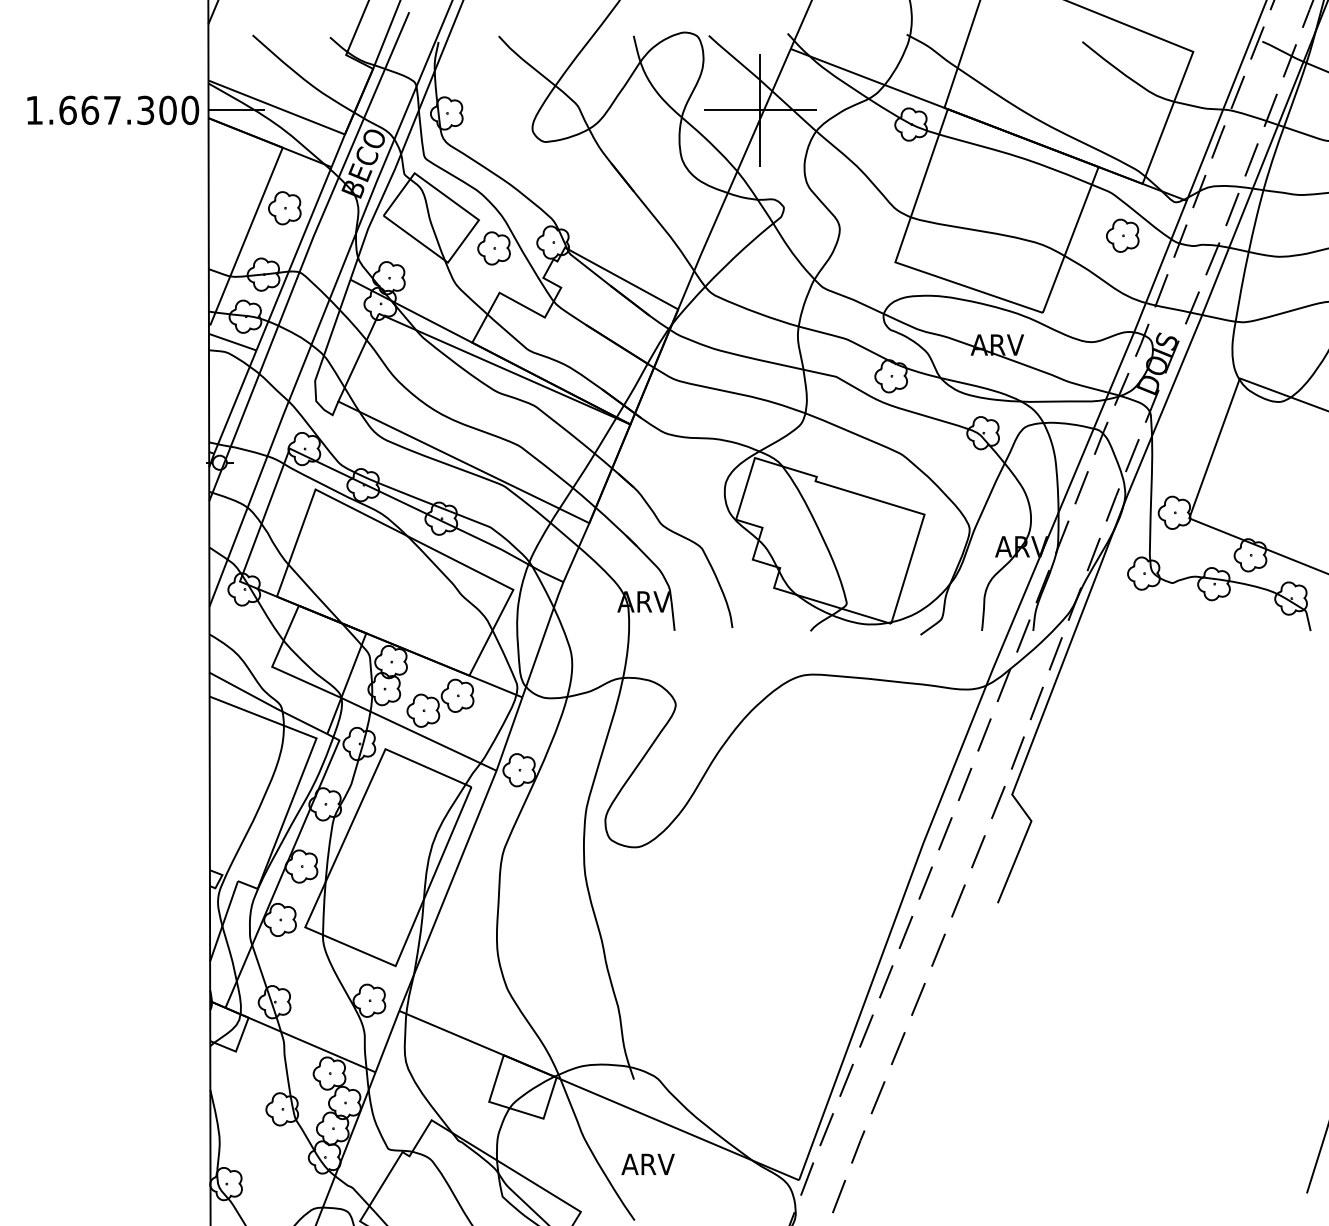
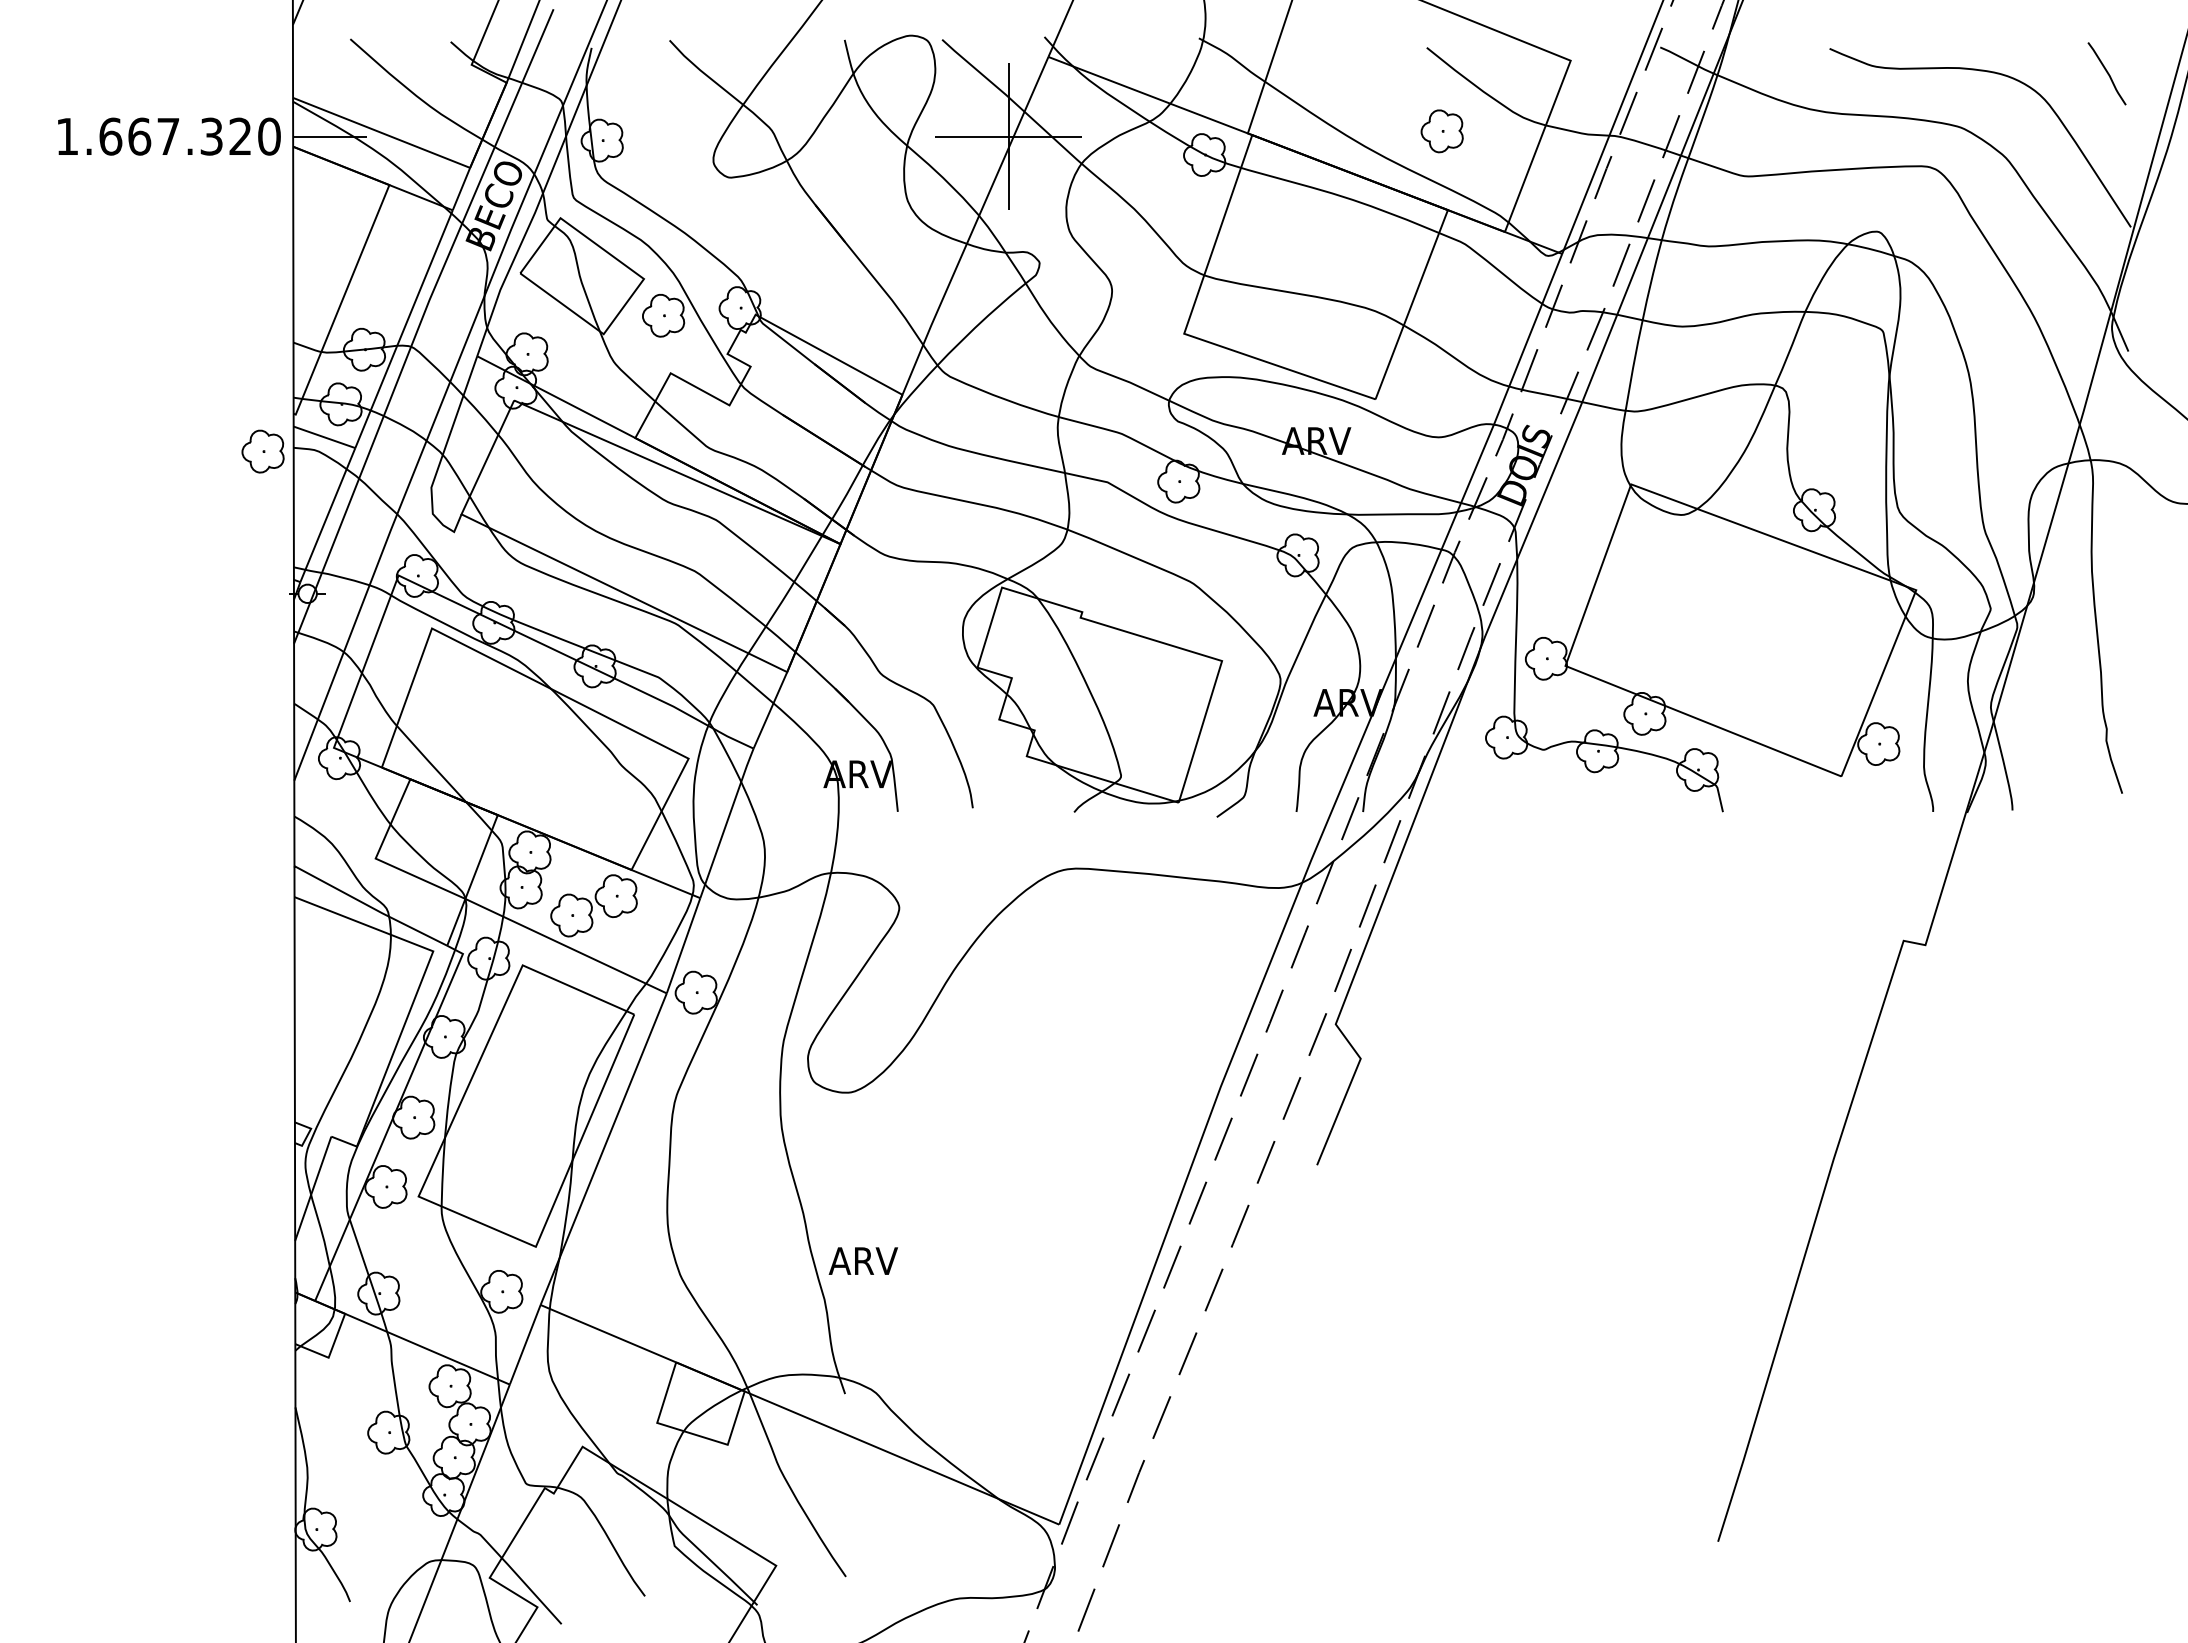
text: (167, 110) -> (240, 136), 1.667.300 -> 1.667.320
part: (284, 208) -> (262, 451), moved
part: (1122, 235) -> (1441, 131), moved
text: (647, 1163) -> (862, 1260), moved

